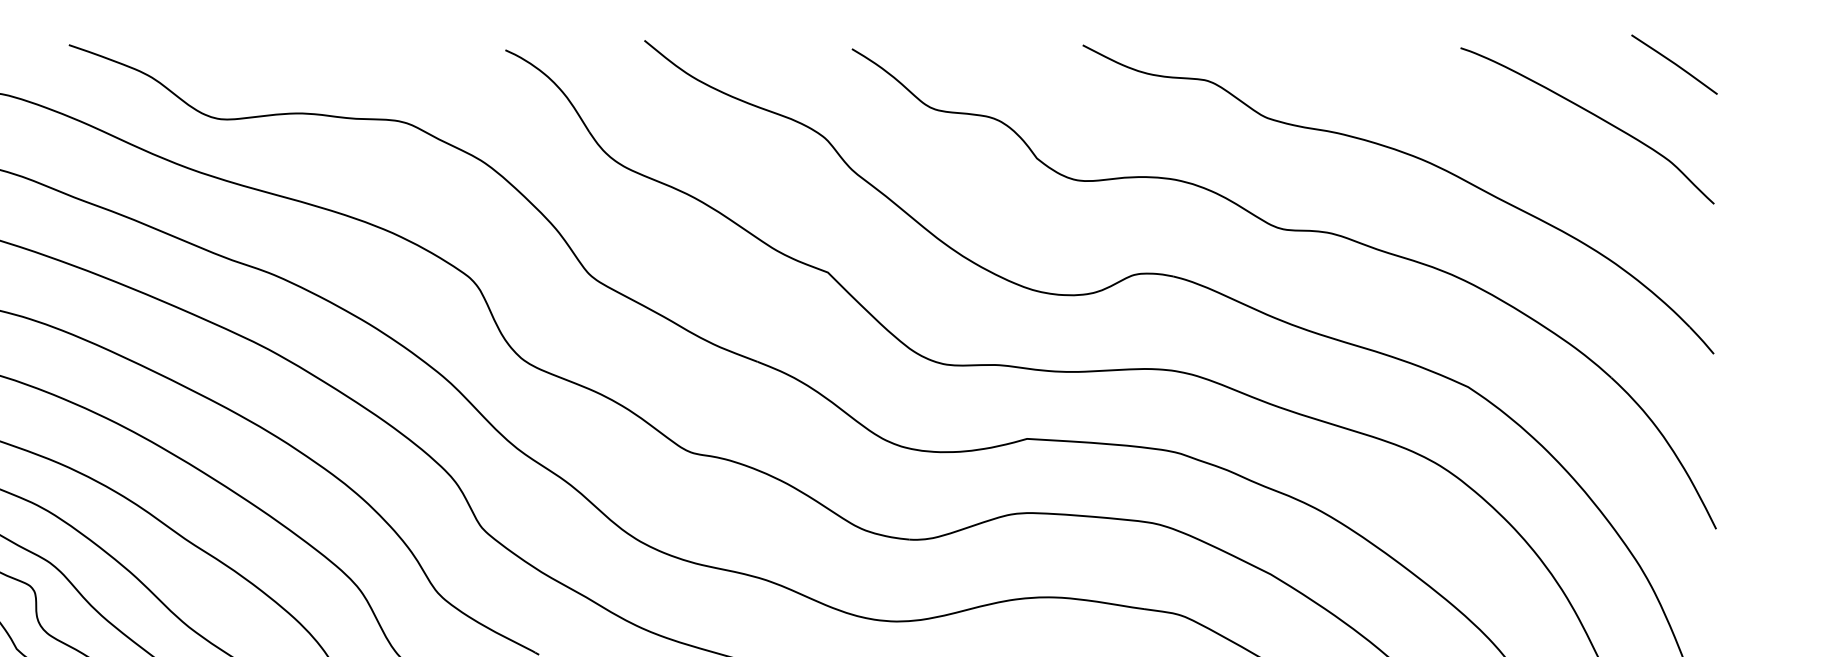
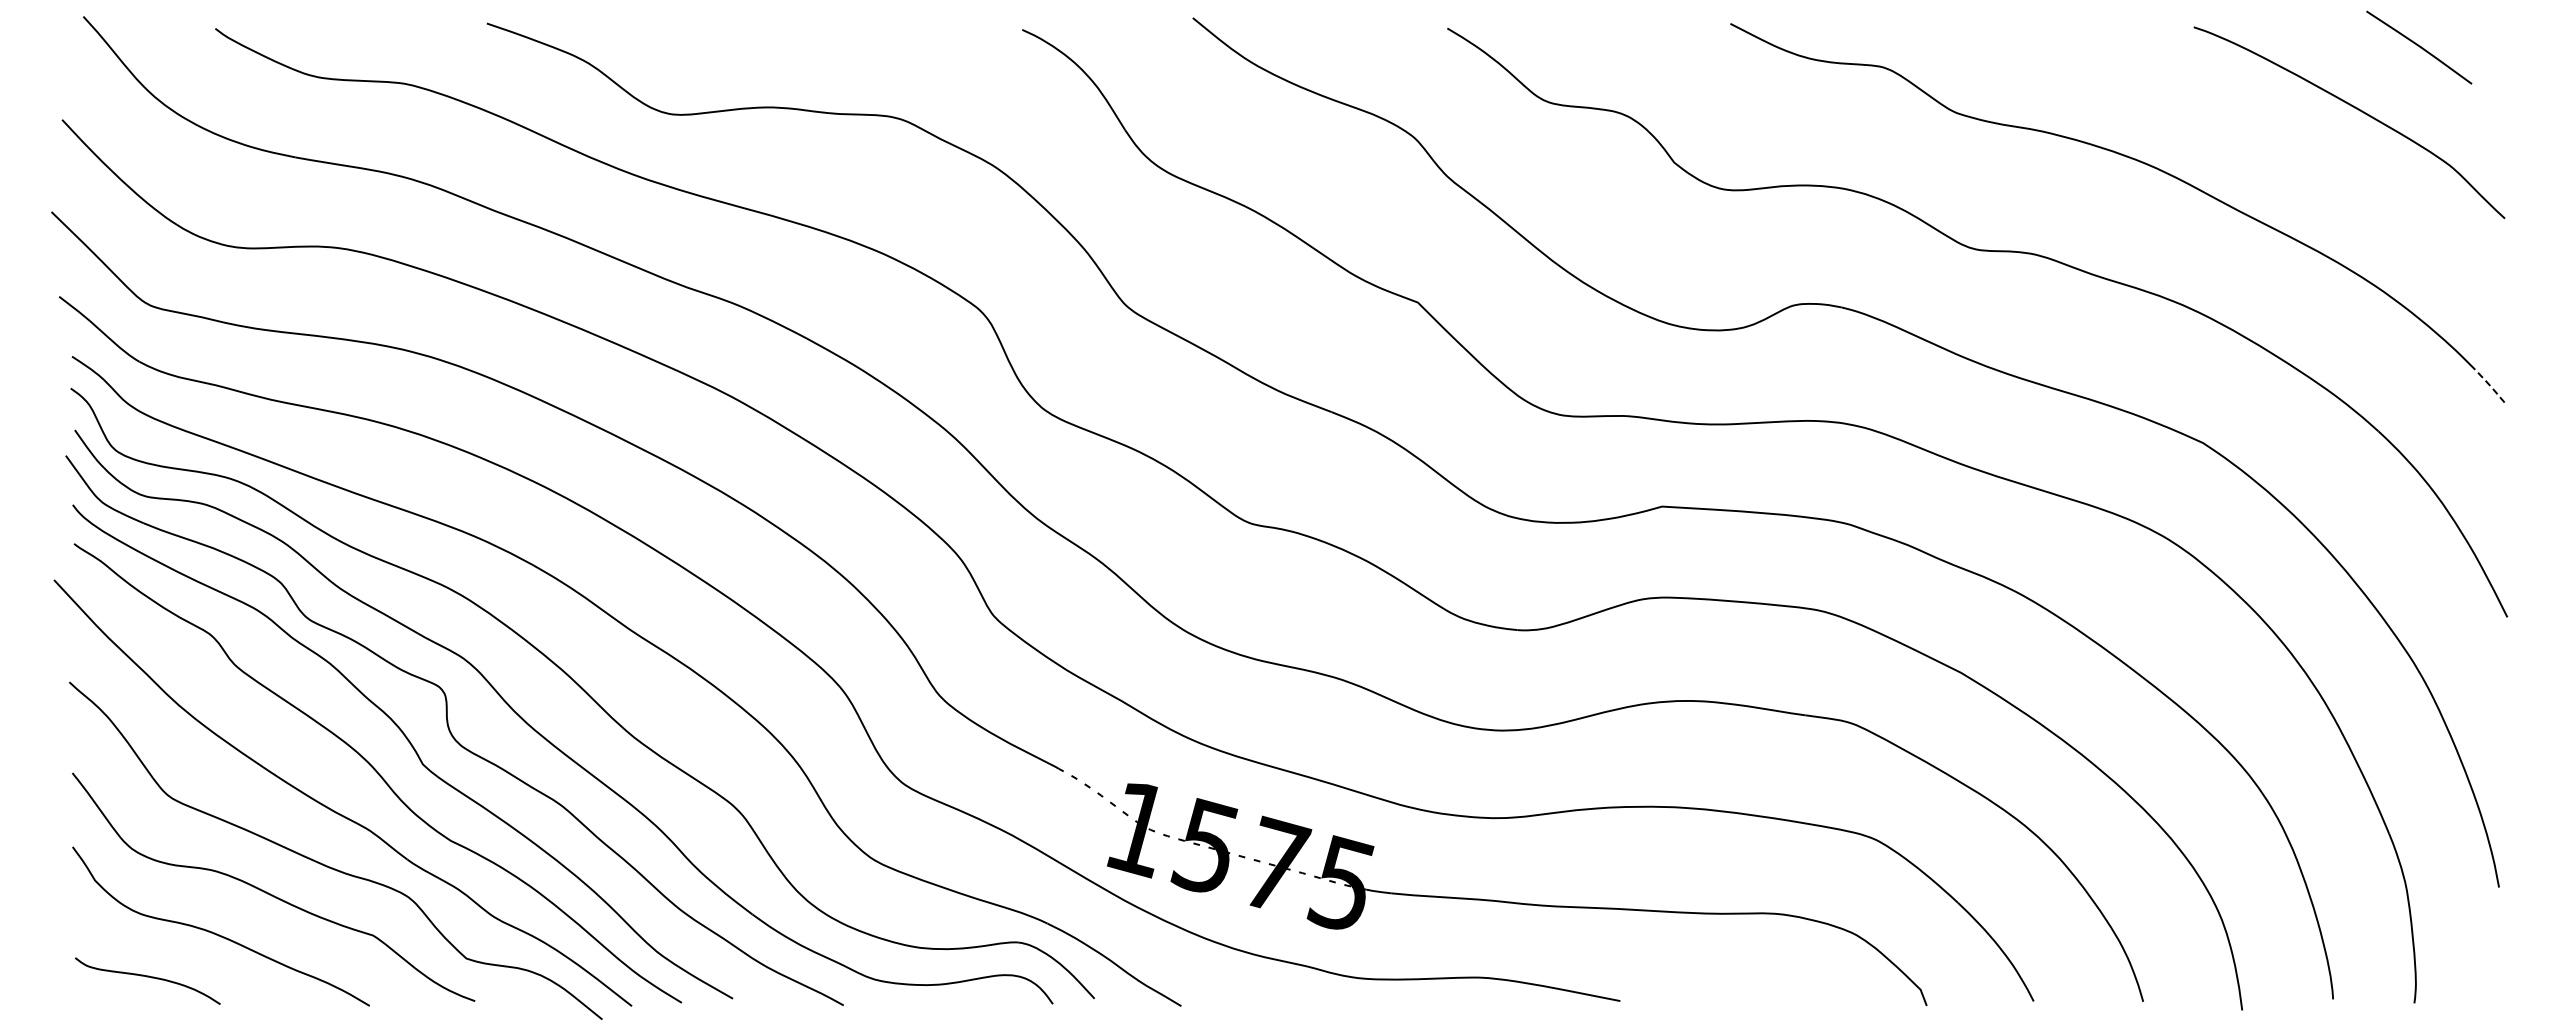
line: (1674, 64) -> (2419, 47), moved
line: (1702, 340) -> (2490, 385), solid -> dashed

